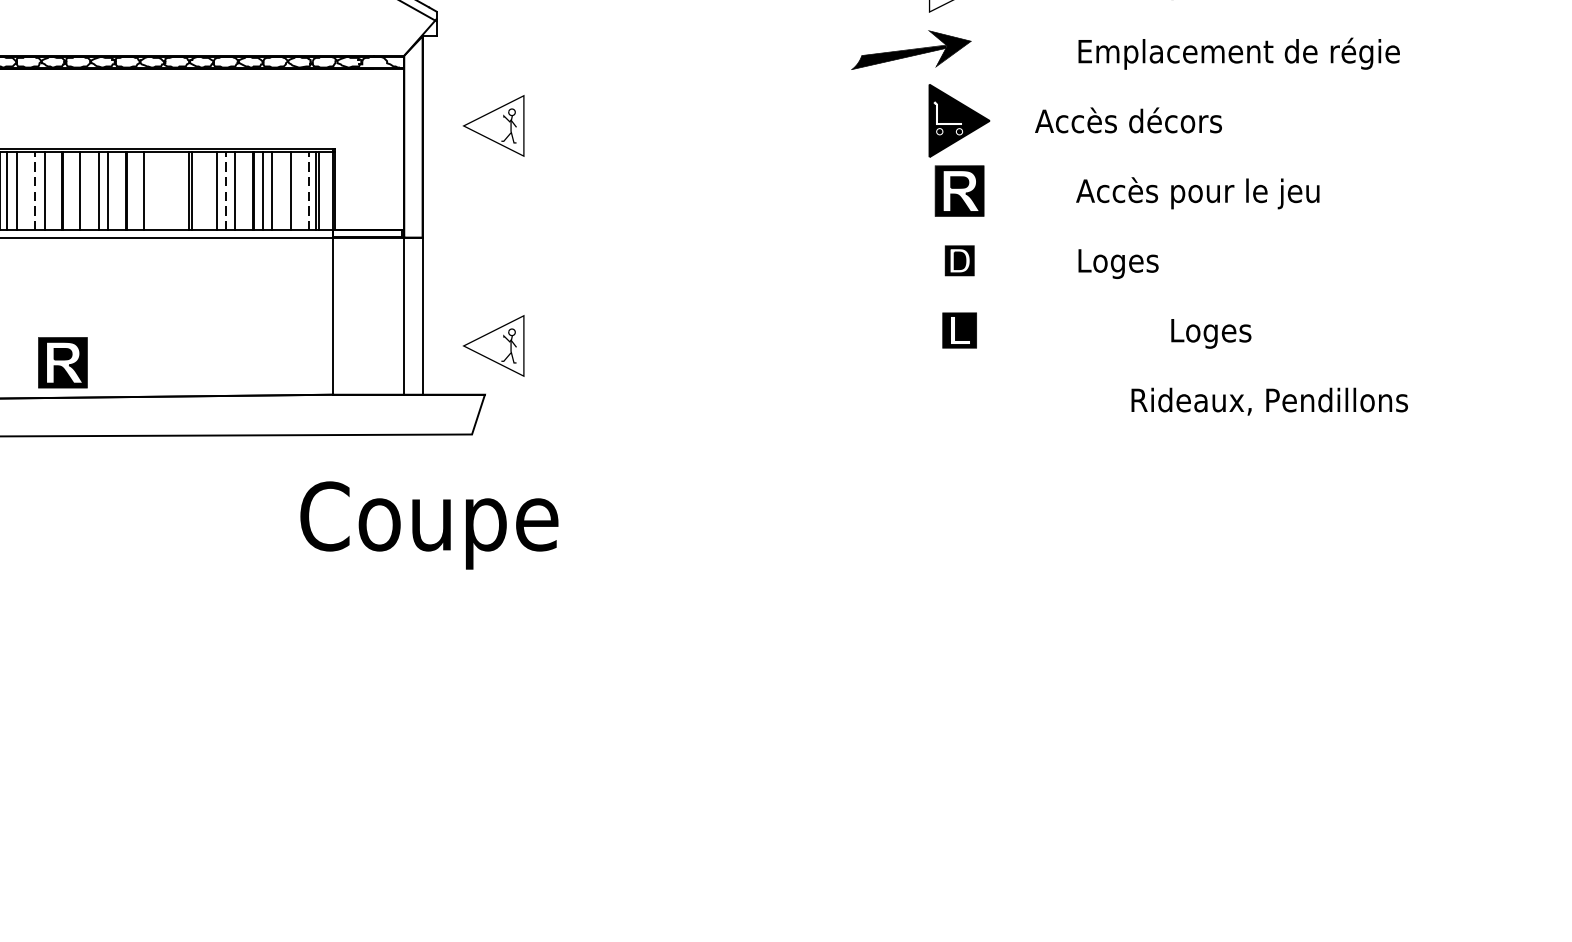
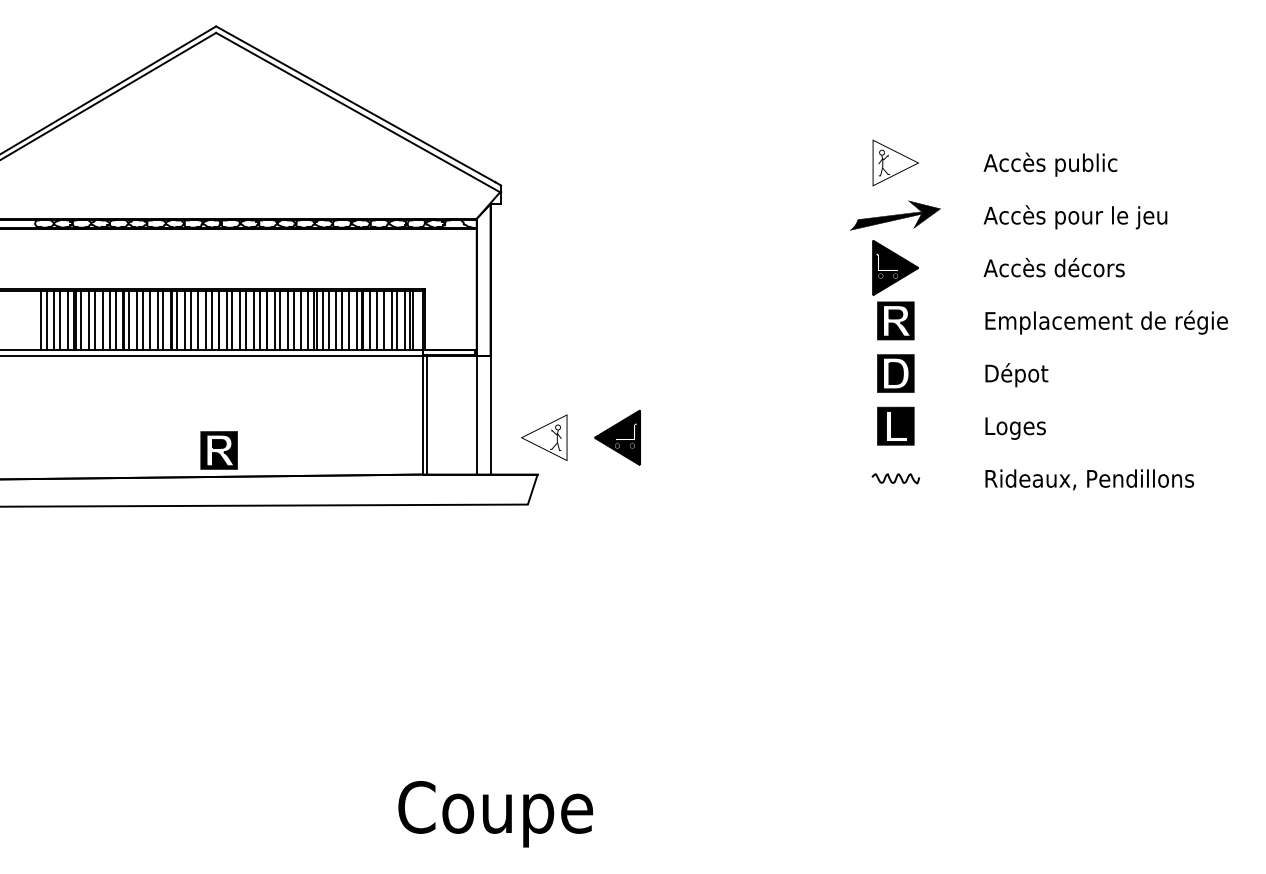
part: (911, 50) -> (895, 215), moved
text: (1237, 54) -> (1105, 217), Emplacement de régie -> Accès pour le jeu
text: (1127, 120) -> (1053, 267), moved
part: (494, 125) -> (544, 271), removed
line: (26, 190) -> (191, 320), added
line: (35, 190) -> (198, 320), dashed -> solid
line: (54, 190) -> (212, 320), added
line: (72, 190) -> (226, 320), added
line: (89, 190) -> (239, 320), added
line: (117, 190) -> (260, 320), added
line: (136, 190) -> (274, 320), added
line: (153, 190) -> (287, 320), added
line: (162, 190) -> (294, 320), added
line: (171, 190) -> (301, 320), added
line: (179, 190) -> (307, 320), added
line: (199, 190) -> (322, 320), added
line: (209, 190) -> (329, 320), added
line: (226, 190) -> (342, 320), dashed -> solid
line: (244, 190) -> (356, 320), added
line: (281, 190) -> (384, 320), added
line: (299, 190) -> (397, 320), added
line: (308, 190) -> (404, 320), dashed -> solid
text: (1237, 193) -> (1105, 322), Accès pour le jeu -> Emplacement de régie
part: (959, 260) -> (895, 373), size x1.67
text: (1120, 263) -> (1017, 375), Loges -> Dépot
line: (338, 316) -> (427, 415), added
part: (959, 329) -> (895, 425), size x1.43
text: (1211, 333) -> (1015, 428), moved
part: (590, 345) -> (617, 437), added
curve: (959, 399) -> (895, 478), added
text: (1269, 401) -> (1089, 479), moved
text: (429, 525) -> (495, 814), moved

